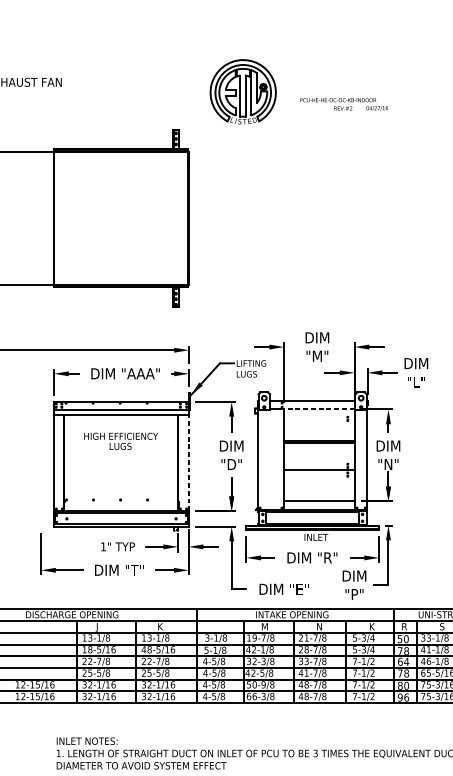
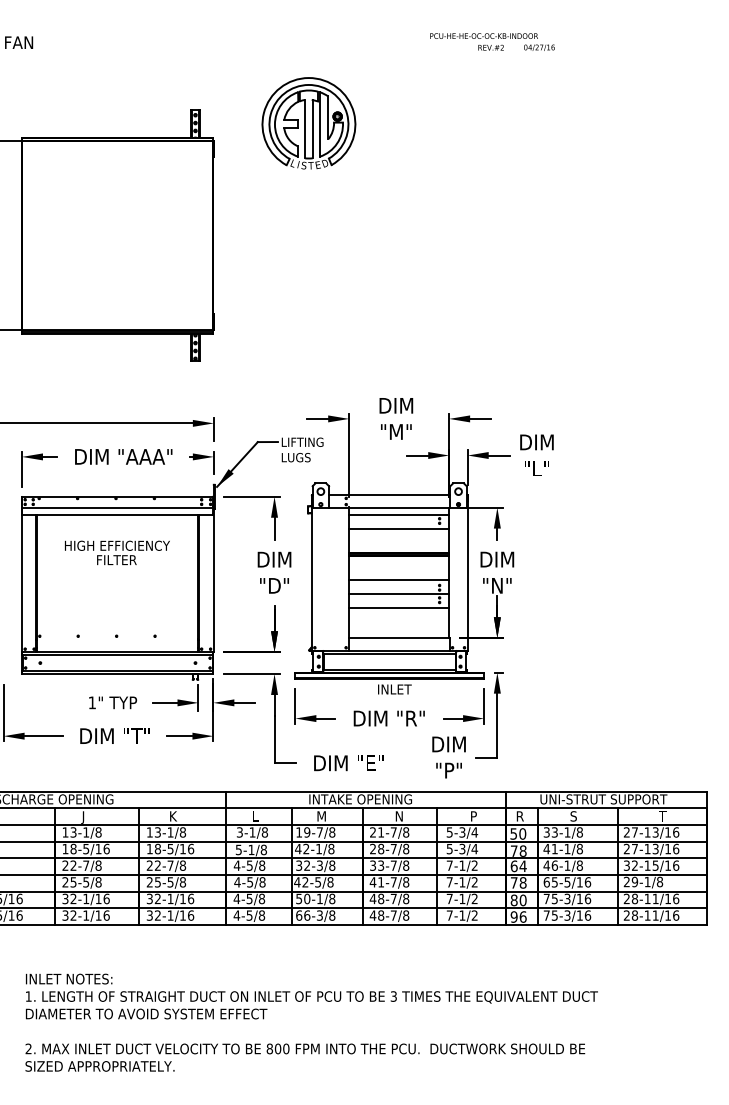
part: (242, 92) -> (308, 123), moved
text: (344, 104) -> (492, 41), moved
line: (318, 409) -> (398, 507), dashed -> solid
line: (319, 414) -> (399, 514), added
line: (319, 424) -> (399, 528), added
text: (120, 446) -> (116, 560), LUGS -> FILTER
line: (188, 460) -> (213, 580), dashed -> solid
line: (319, 460) -> (399, 580), added
line: (319, 479) -> (399, 607), added
text: (372, 626) -> (474, 816), K -> P
text: (143, 650) -> (149, 849), 48-5/16 -> 18-5/16
text: (263, 684) -> (319, 898), 50-9/8 -> 50-1/8

